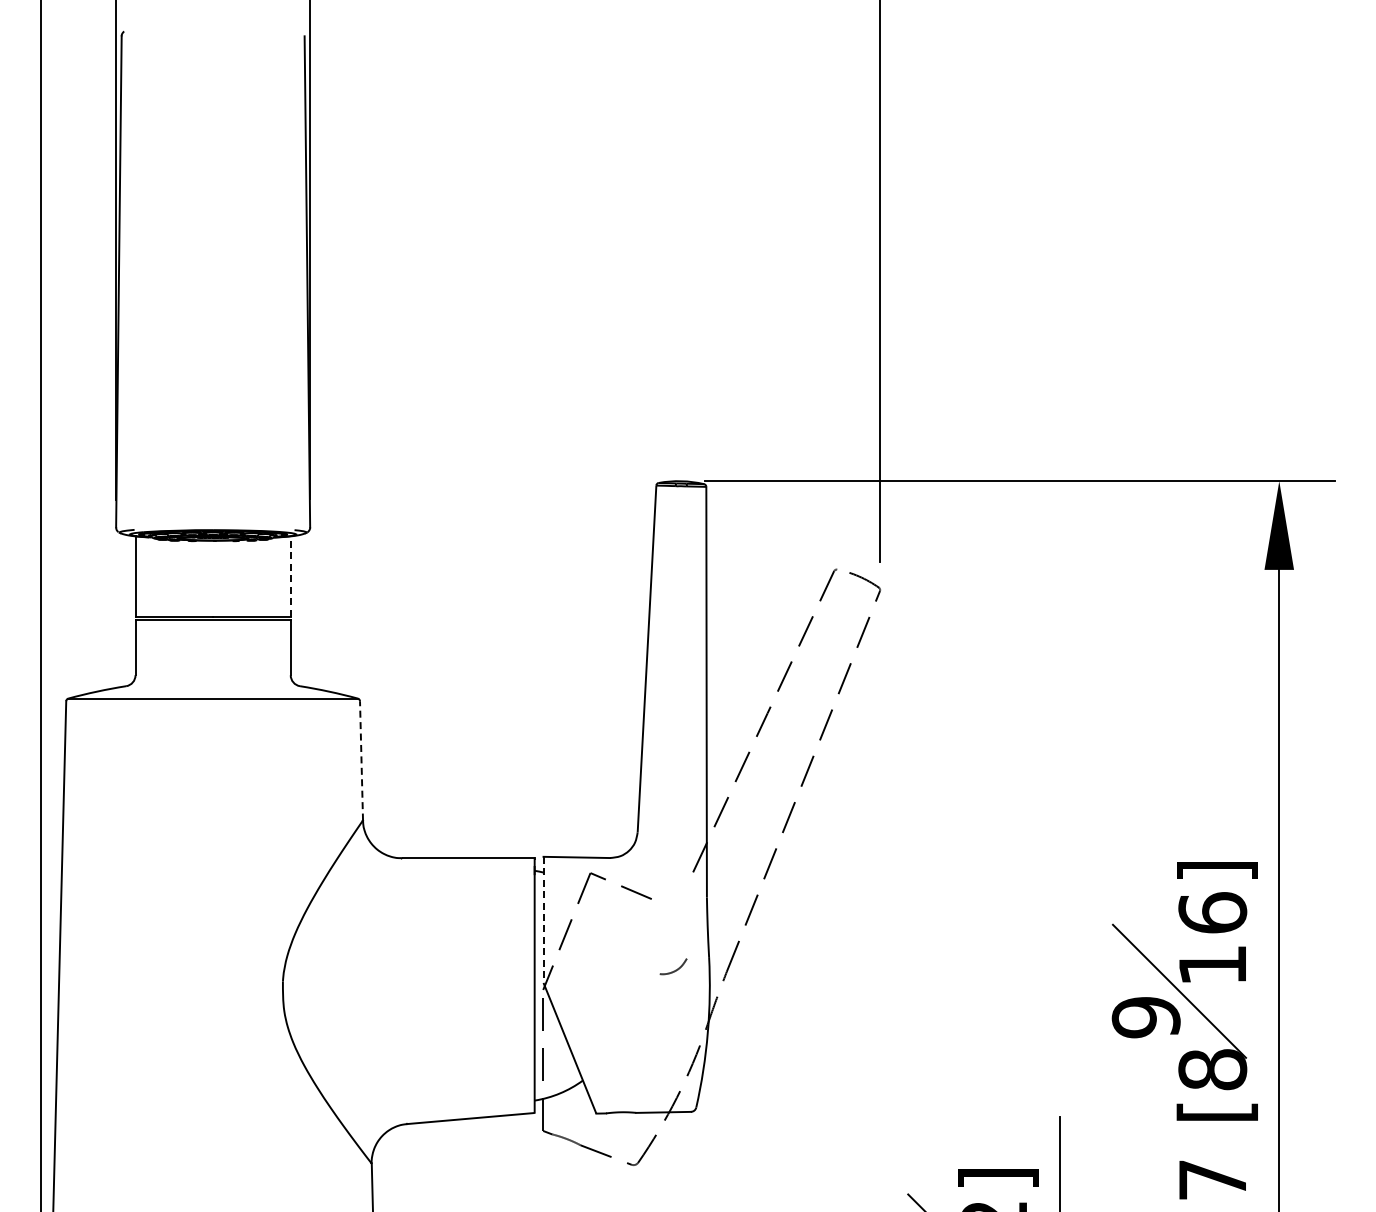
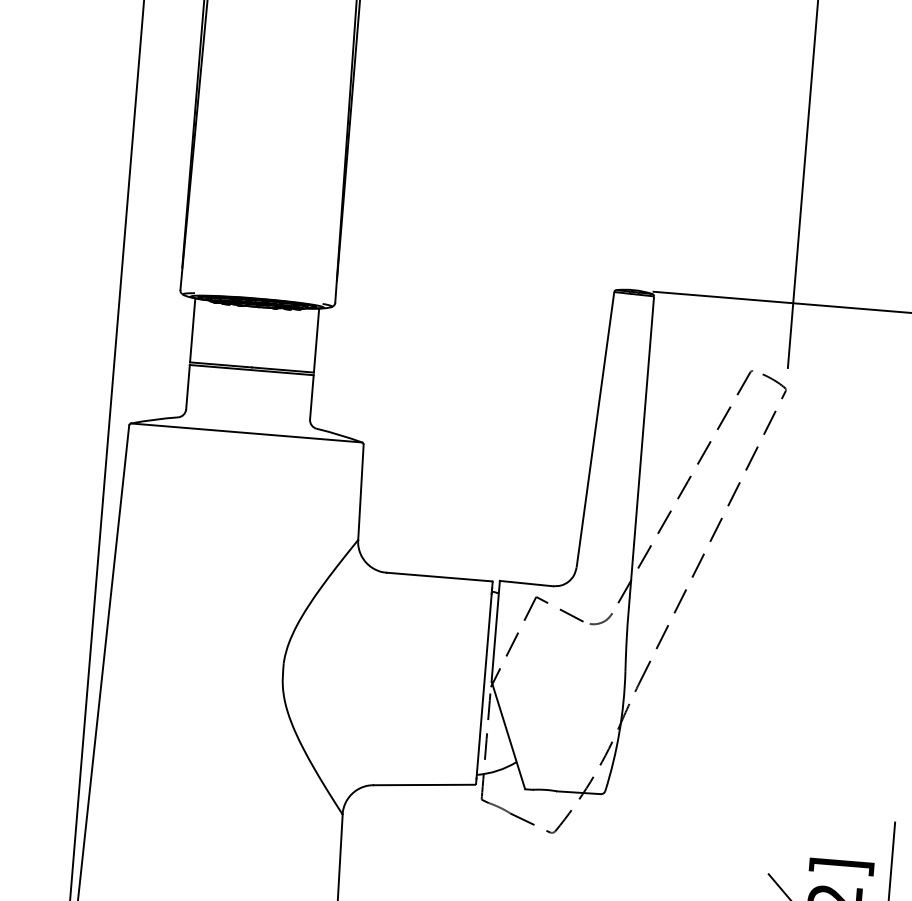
line: (290, 575) -> (316, 339), dashed -> solid
line: (361, 760) -> (360, 492), dashed -> solid
line: (543, 920) -> (495, 631), dashed -> solid
curve: (675, 969) -> (602, 621), moved

